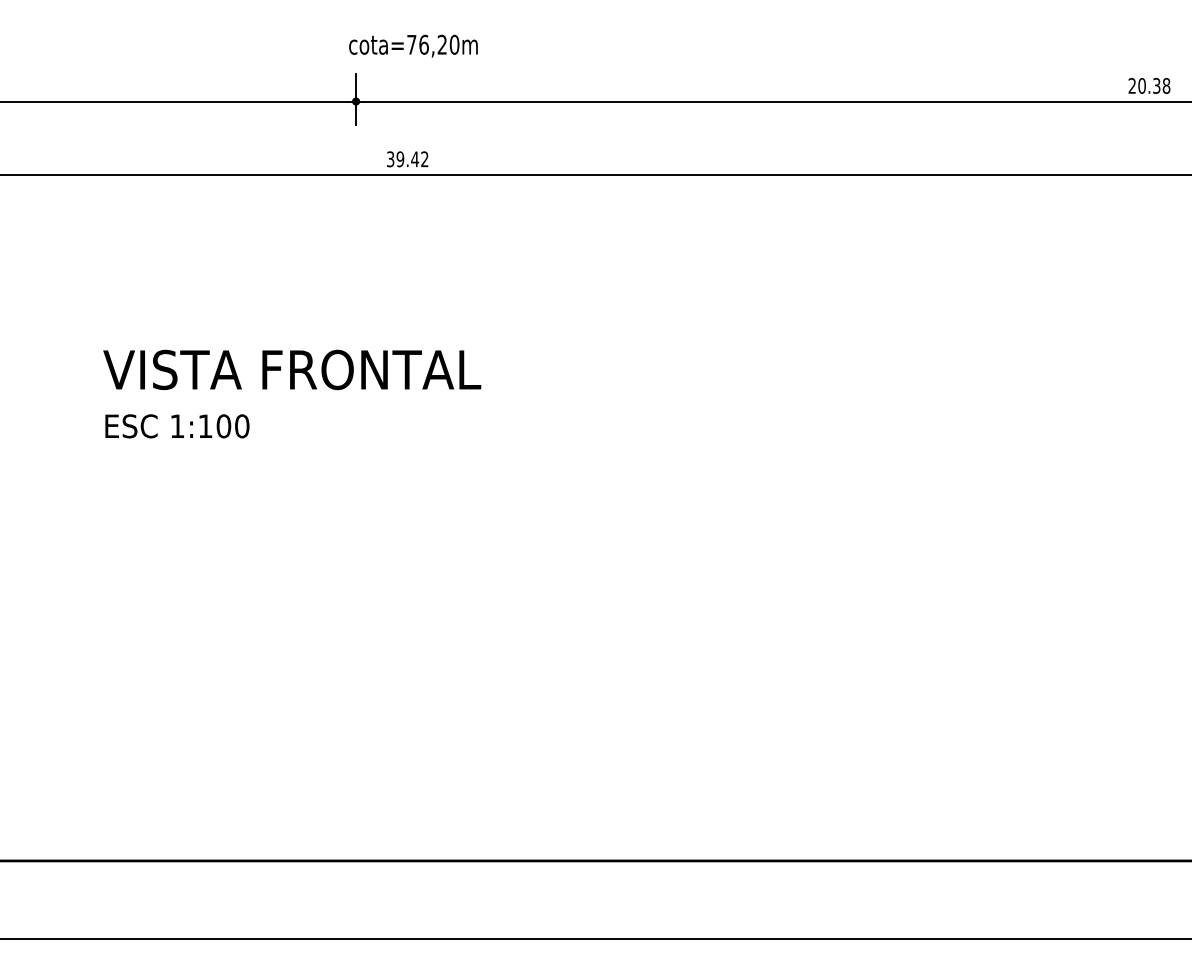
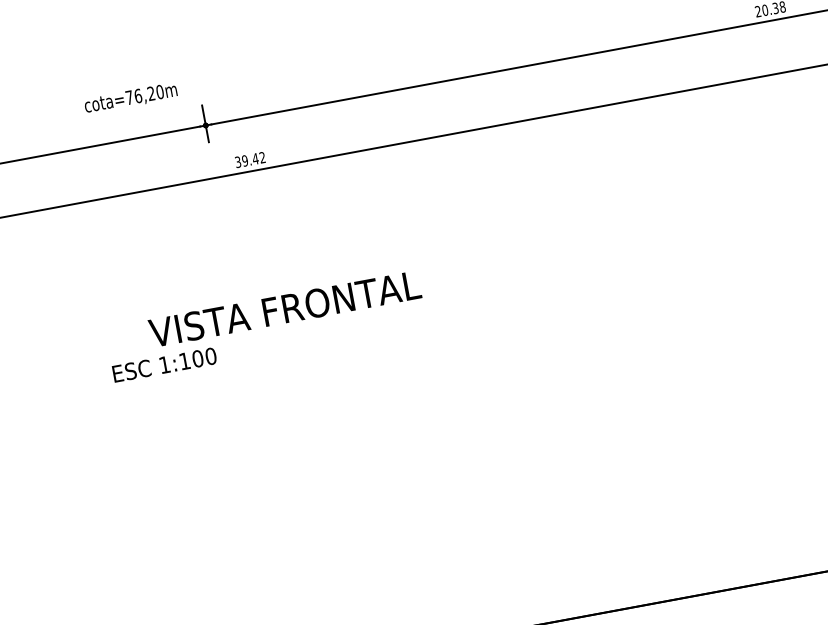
text: (413, 45) -> (130, 98), moved
text: (292, 369) -> (285, 308), moved
text: (177, 426) -> (164, 365), moved

